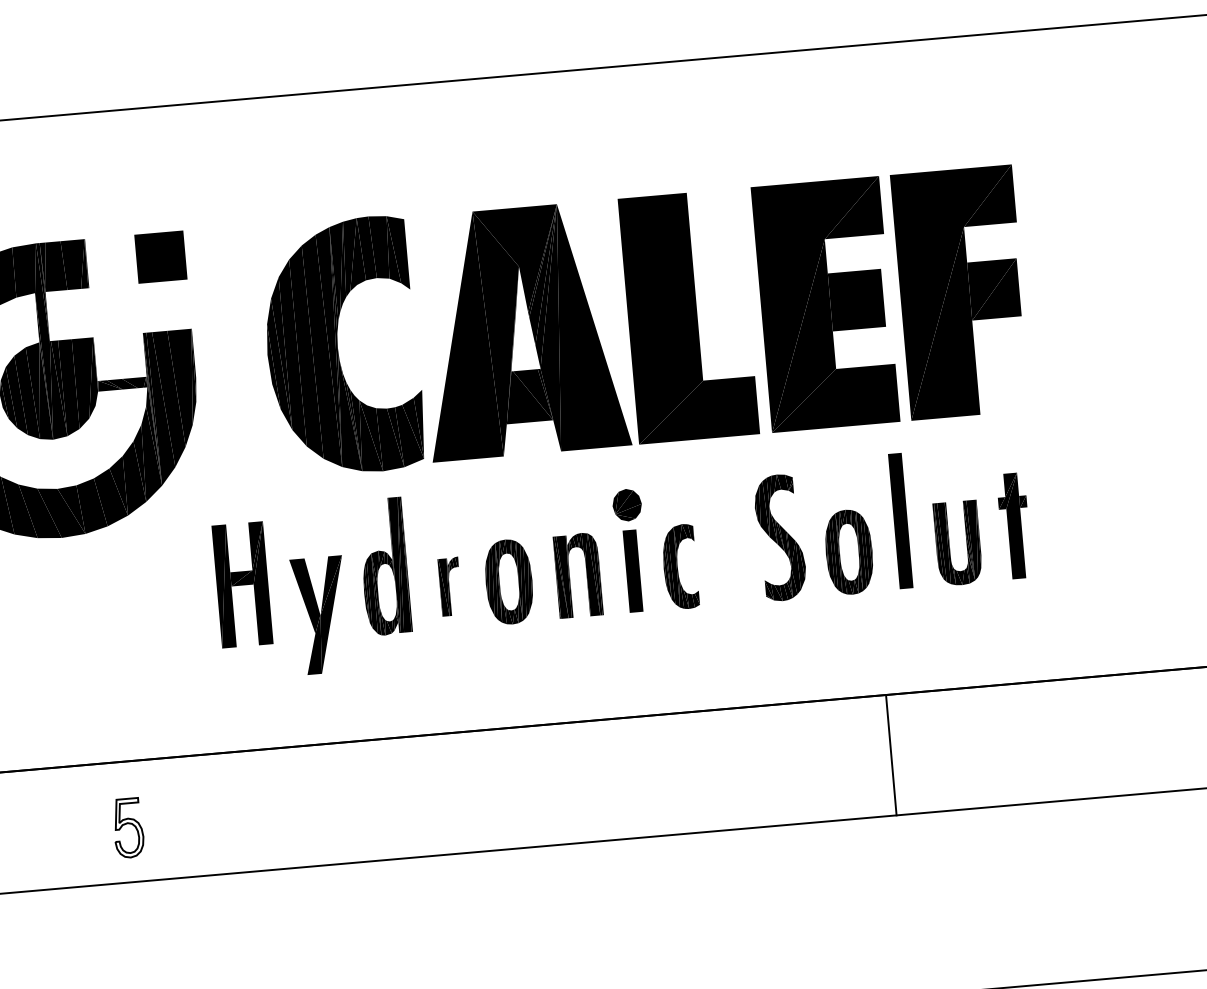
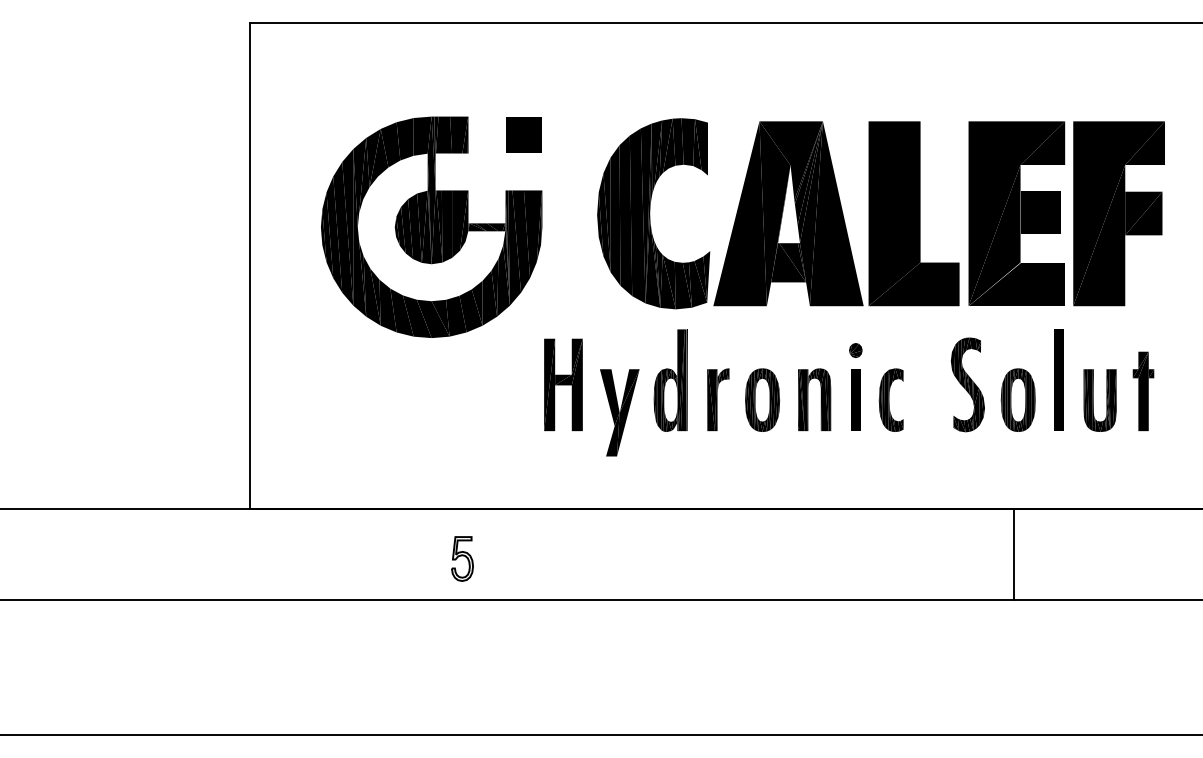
part: (626, 505) -> (855, 350), size x0.62
part: (450, 586) -> (718, 399), size x1.43
line: (891, 755) -> (1013, 554), moved

